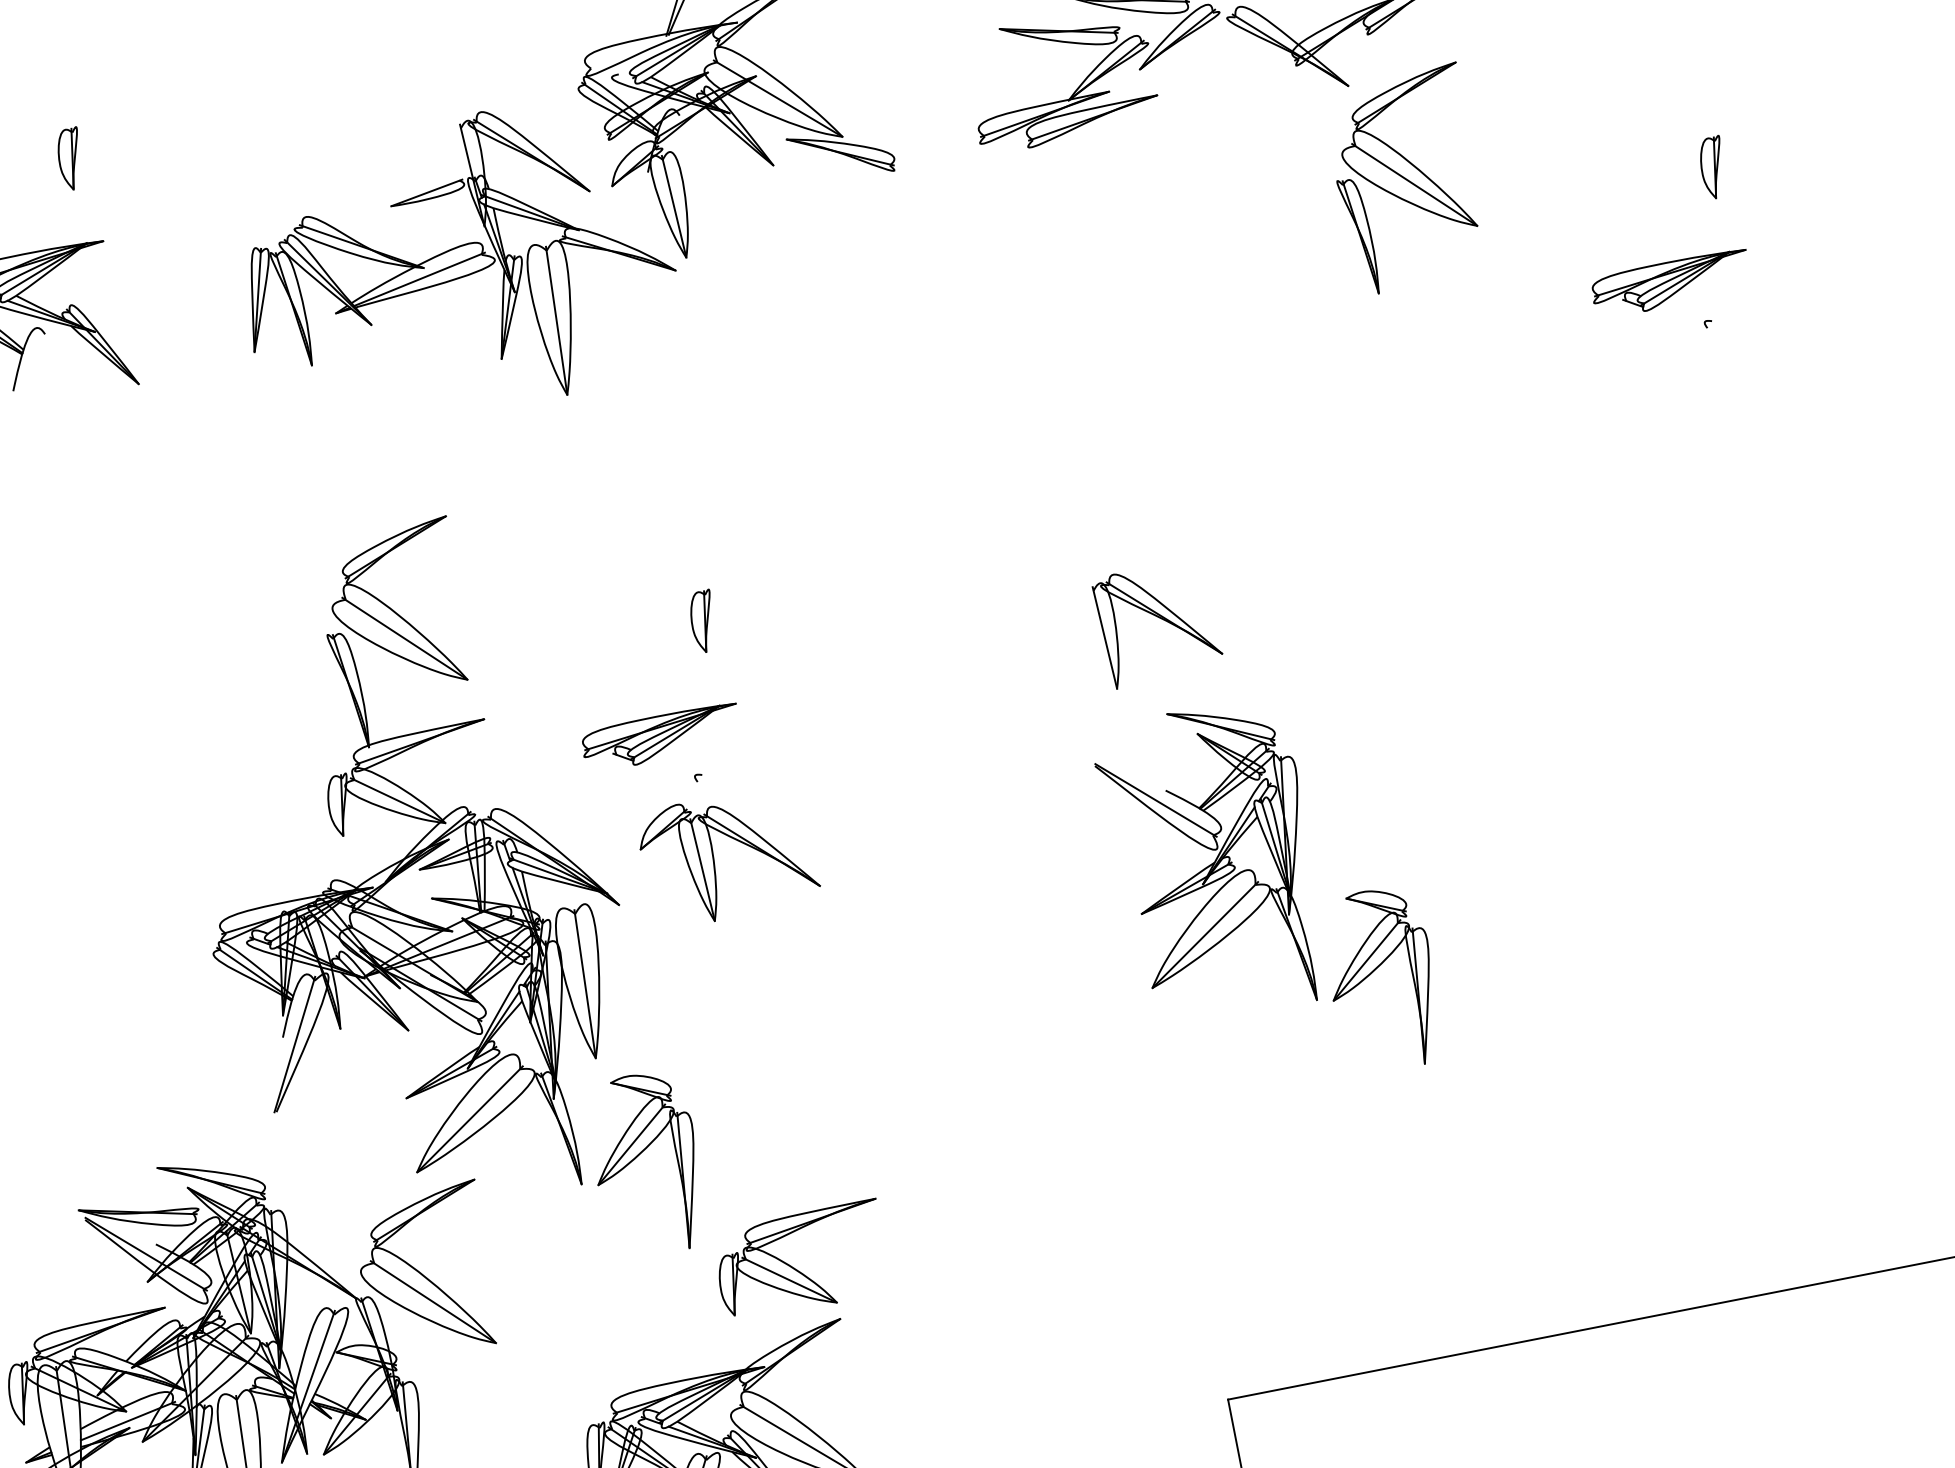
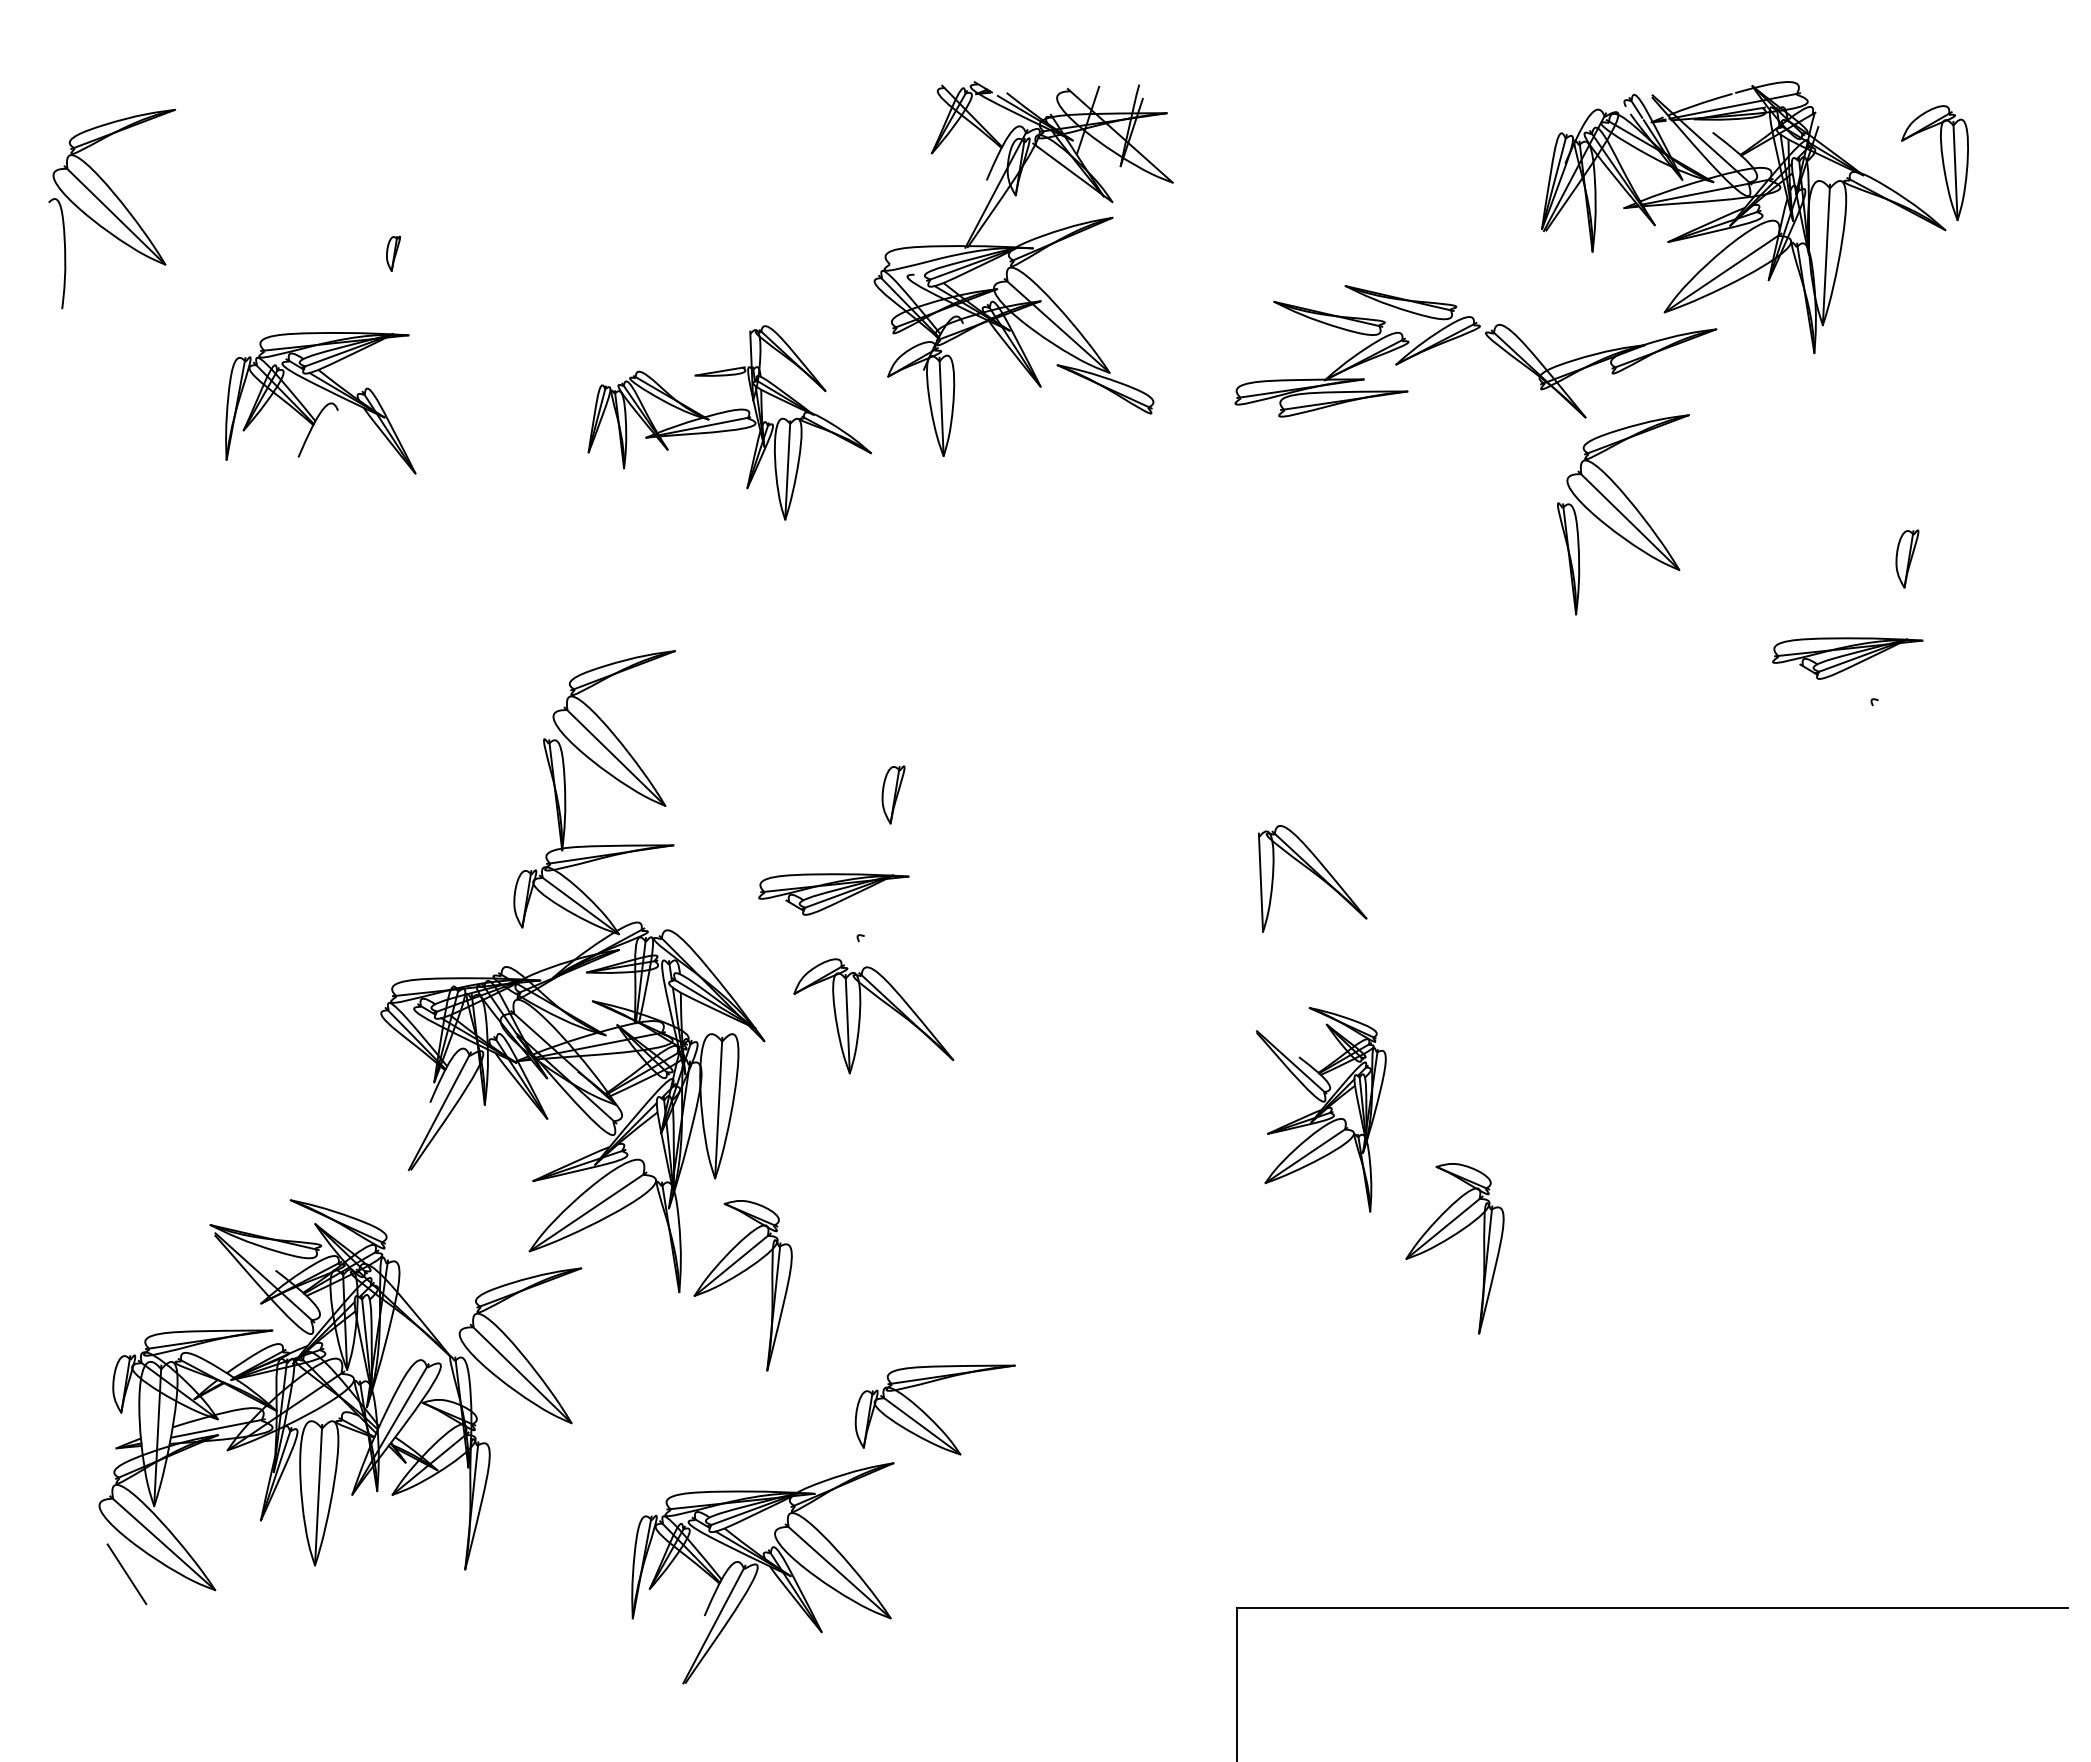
part: (70, 158) -> (393, 253), size x0.6
part: (456, 266) -> (729, 422), size x0.7
part: (1214, 862) -> (1321, 1109), size x0.7
part: (795, 1268) -> (928, 1415), moved

